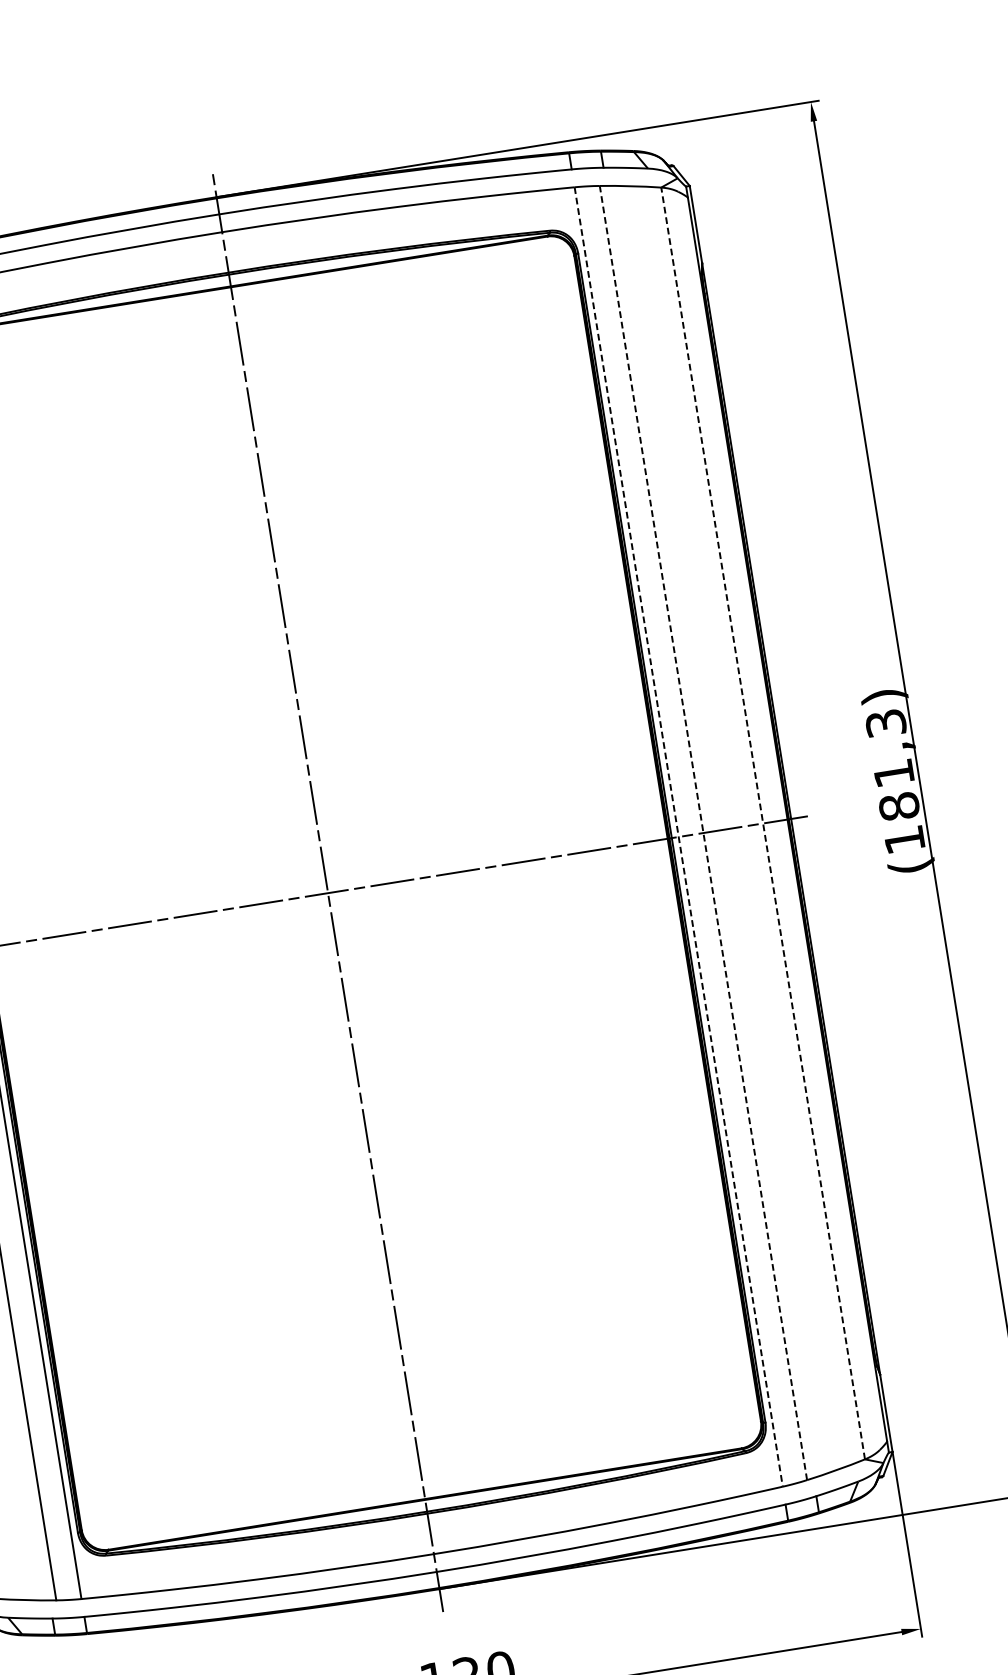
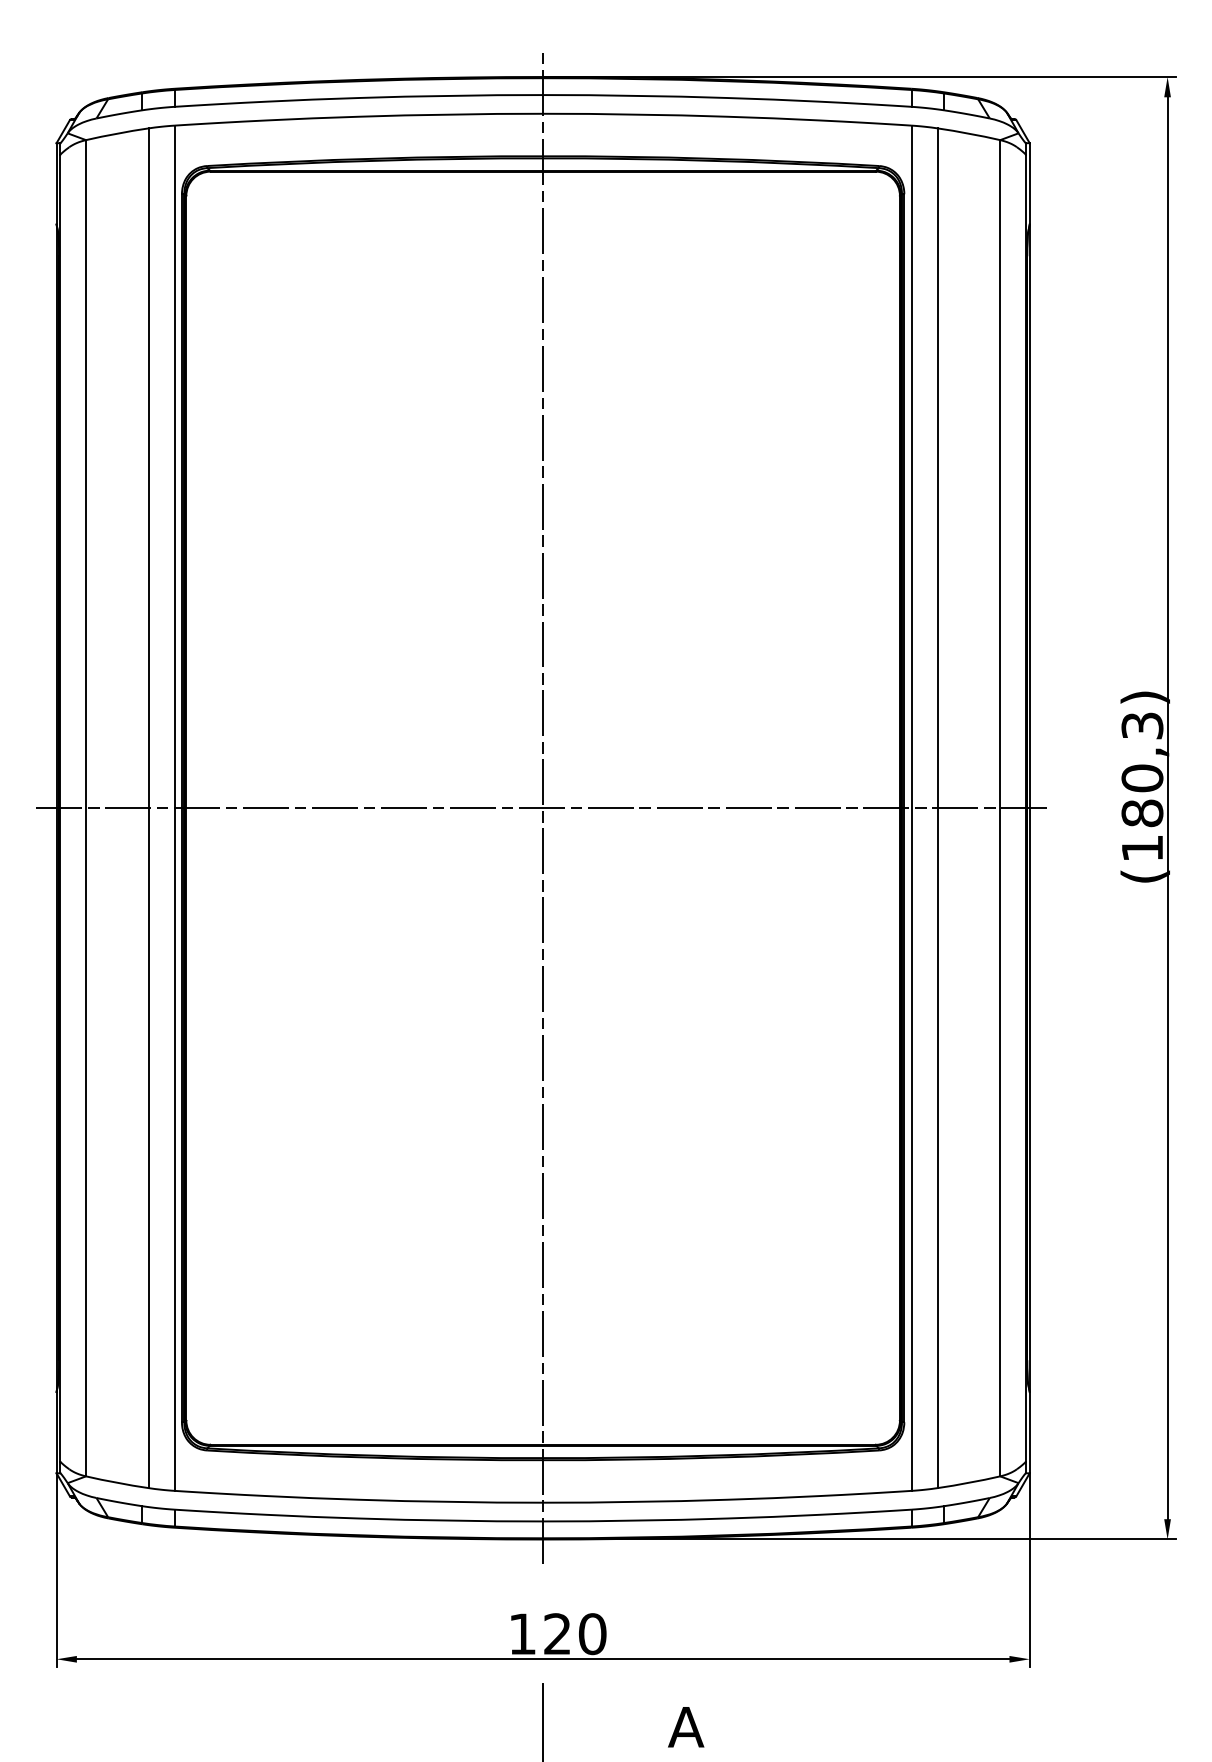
text: (893, 773) -> (1142, 778), (181,3) -> (180,3)
line: (763, 822) -> (1000, 807), dashed -> solid
line: (703, 833) -> (937, 808), dashed -> solid
line: (678, 837) -> (911, 808), dashed -> solid

